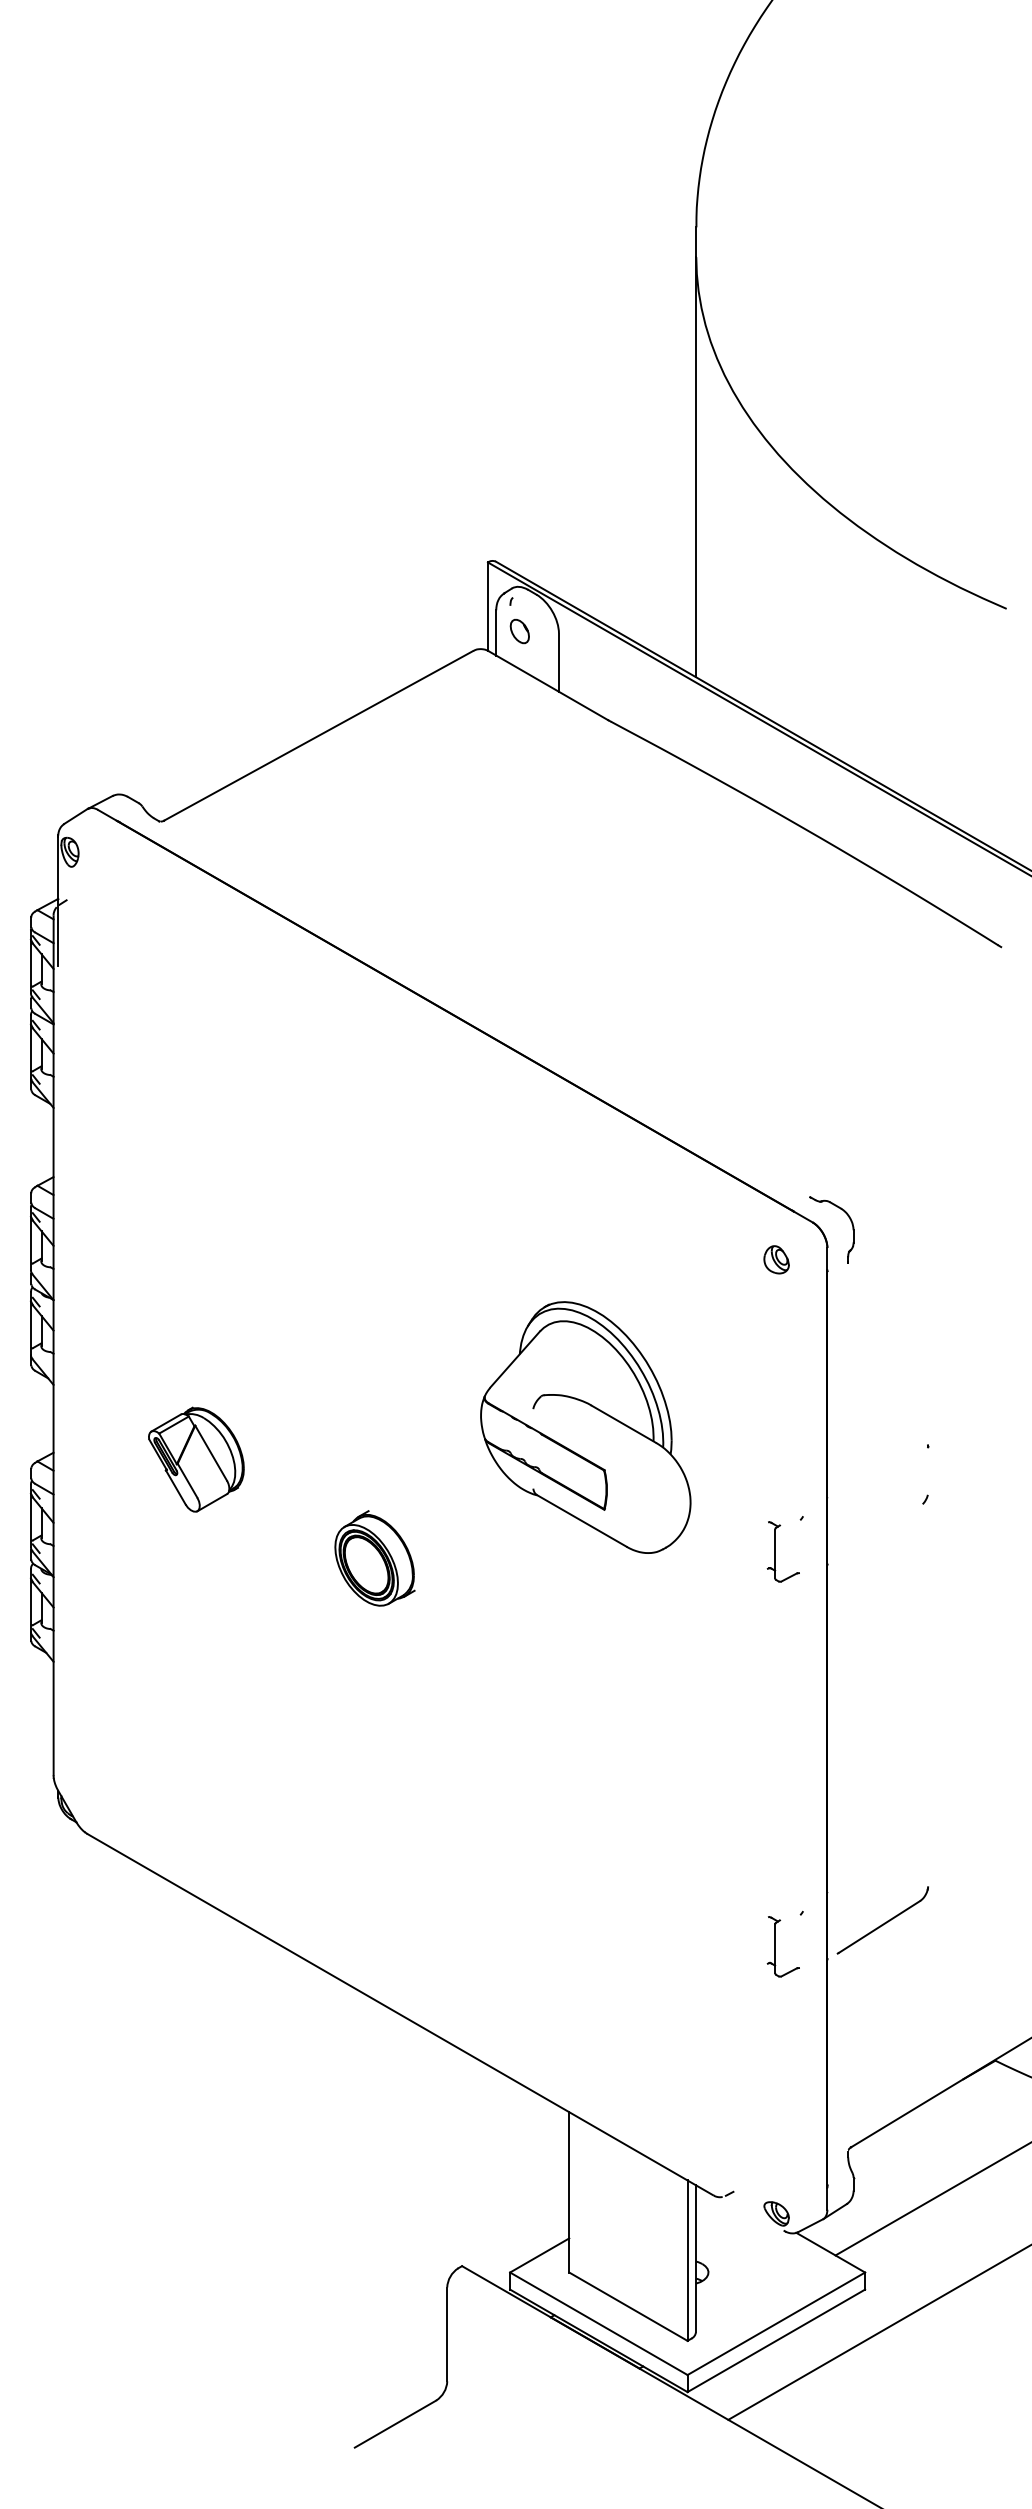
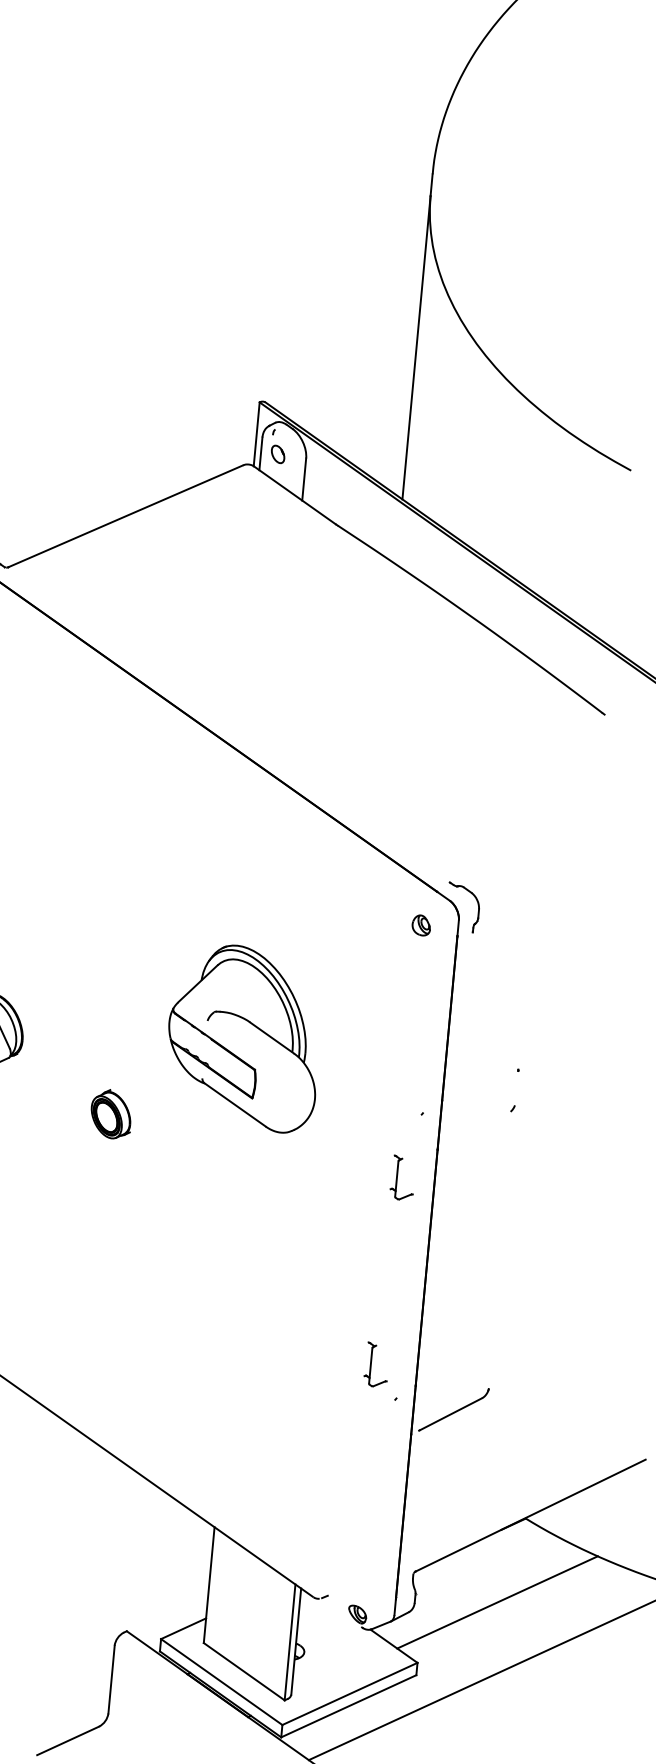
part: (585, 1427) -> (244, 1037), moved
part: (775, 1551) -> (397, 1177), moved
part: (374, 1558) -> (110, 1114), size x0.7
part: (775, 1946) -> (371, 1364), moved

